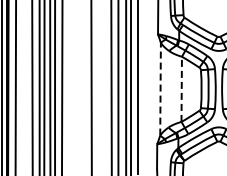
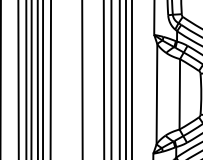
line: (160, 88) -> (156, 93), dashed -> solid
line: (181, 89) -> (179, 94), dashed -> solid

